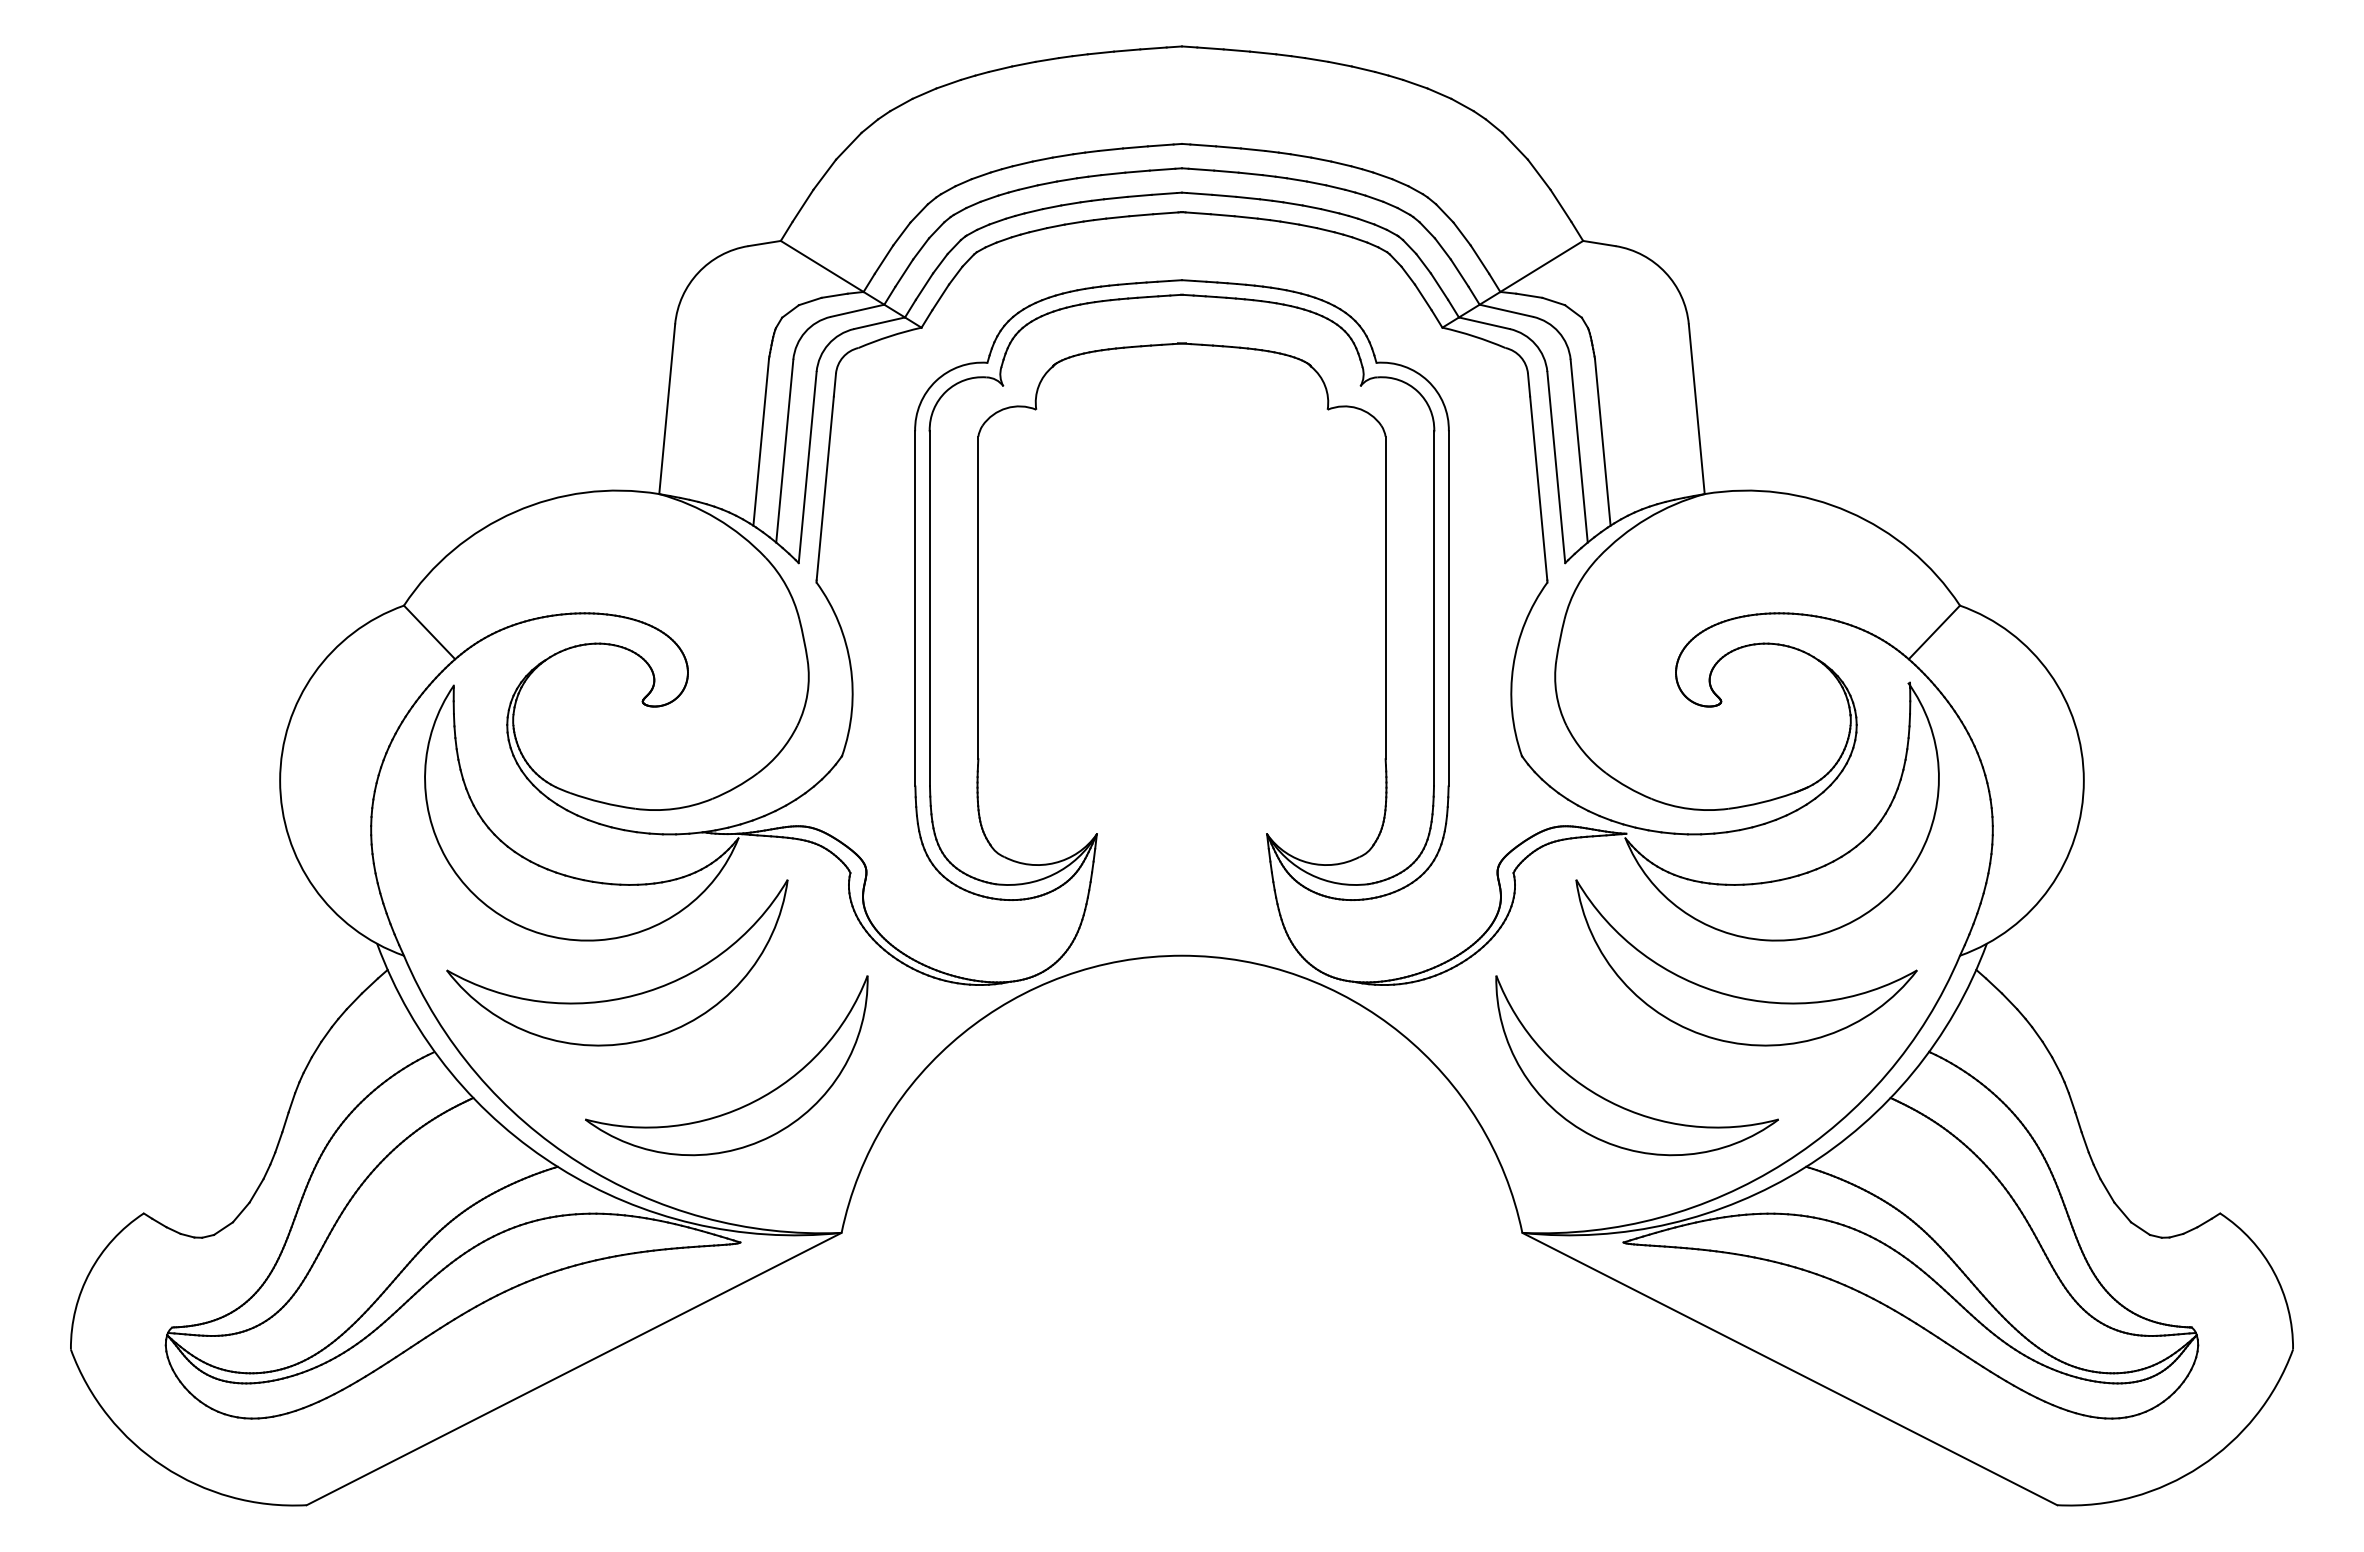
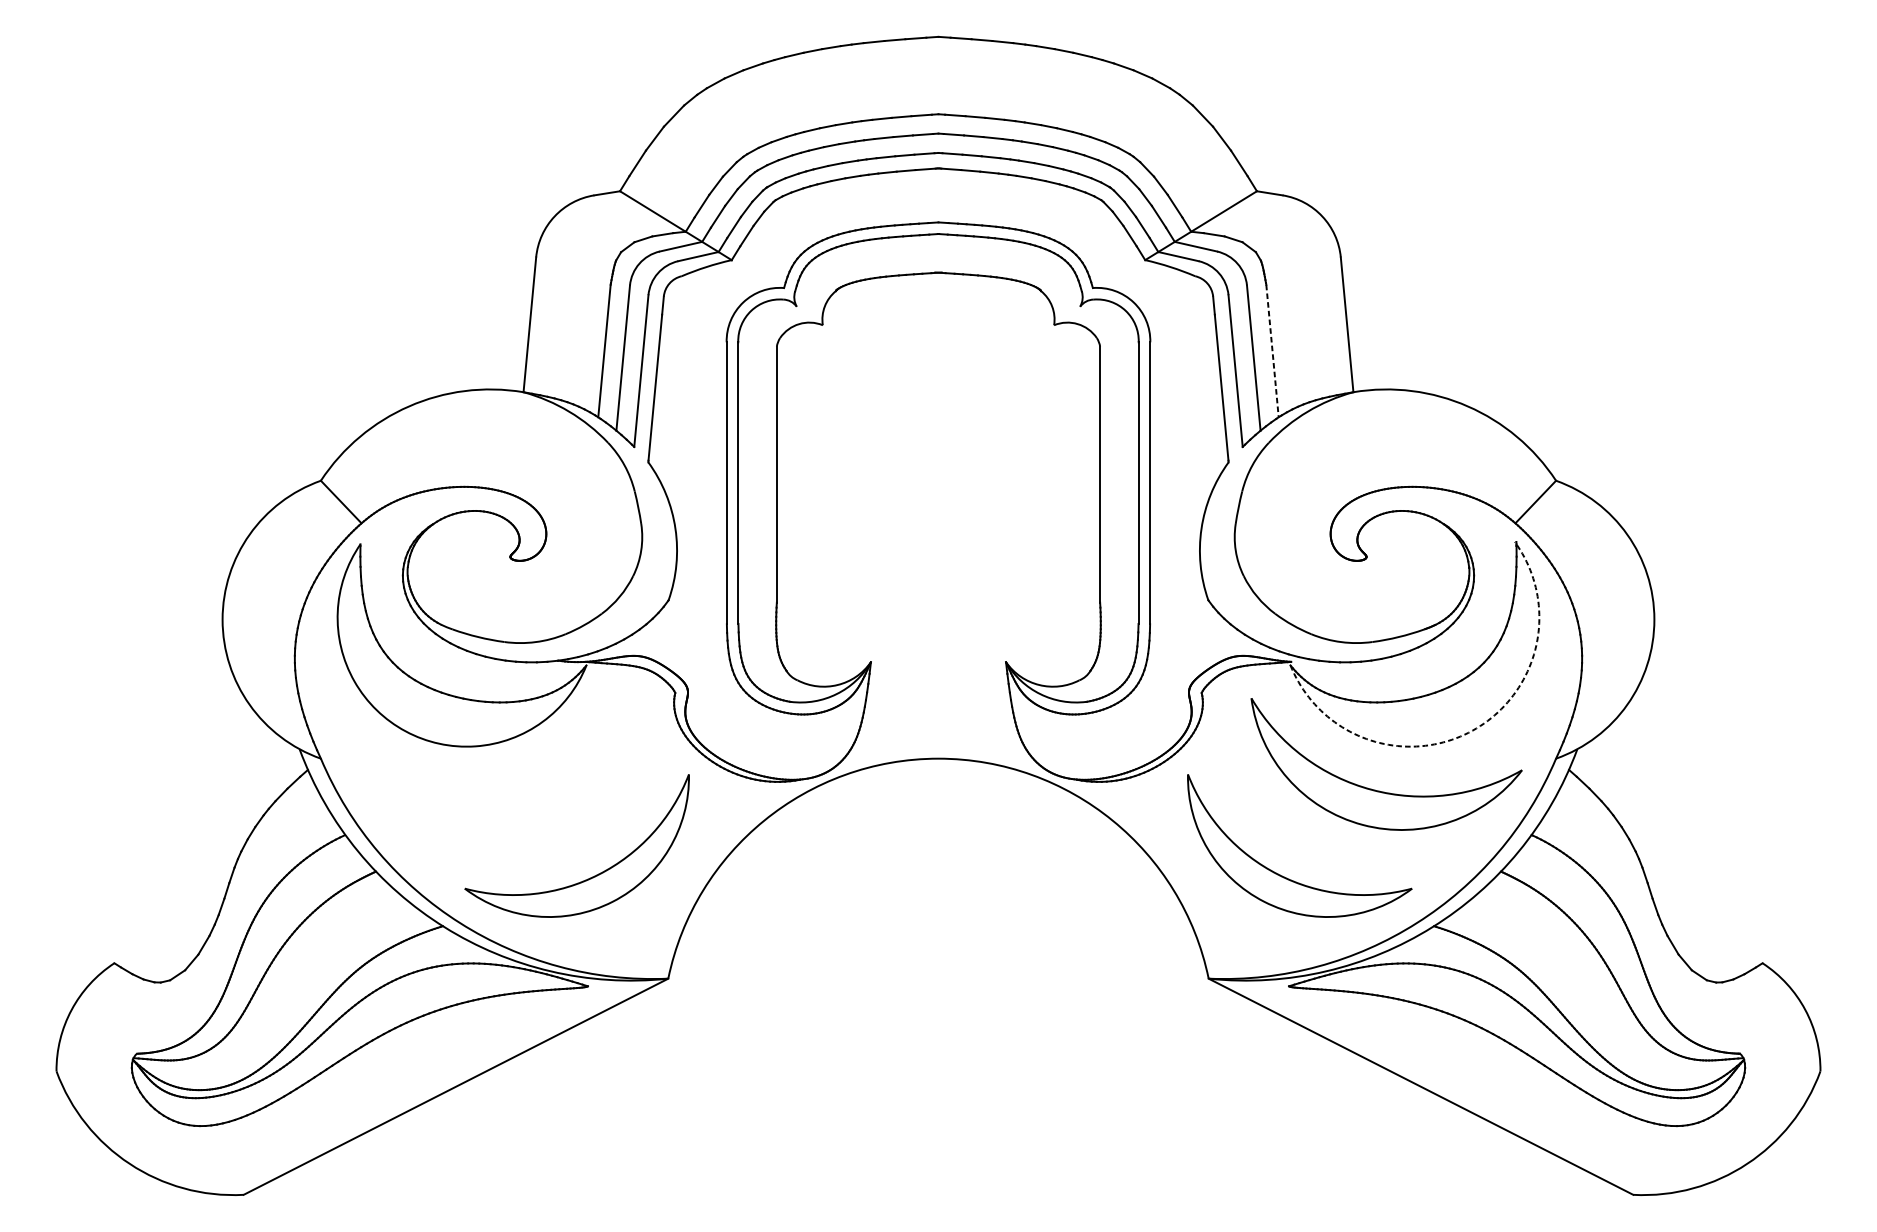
line: (1602, 442) -> (1272, 351), solid -> dashed
arc: (1854, 920) -> (1472, 730), solid -> dashed
part: (624, 996) -> (495, 791), removed

